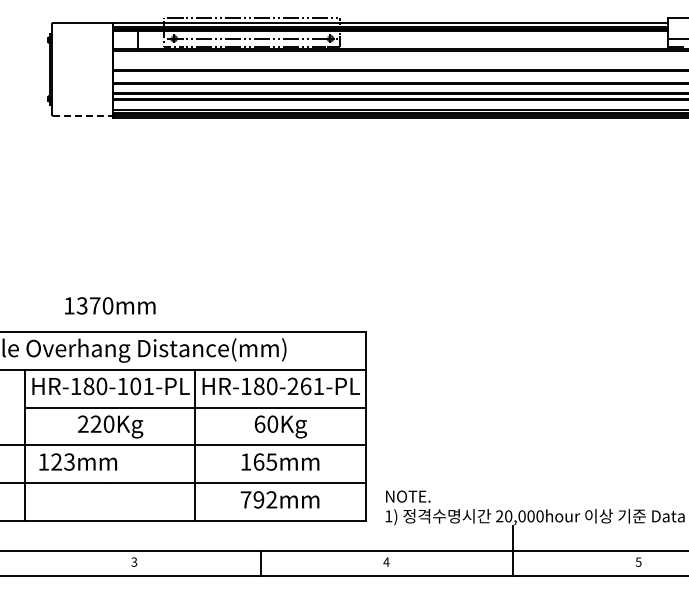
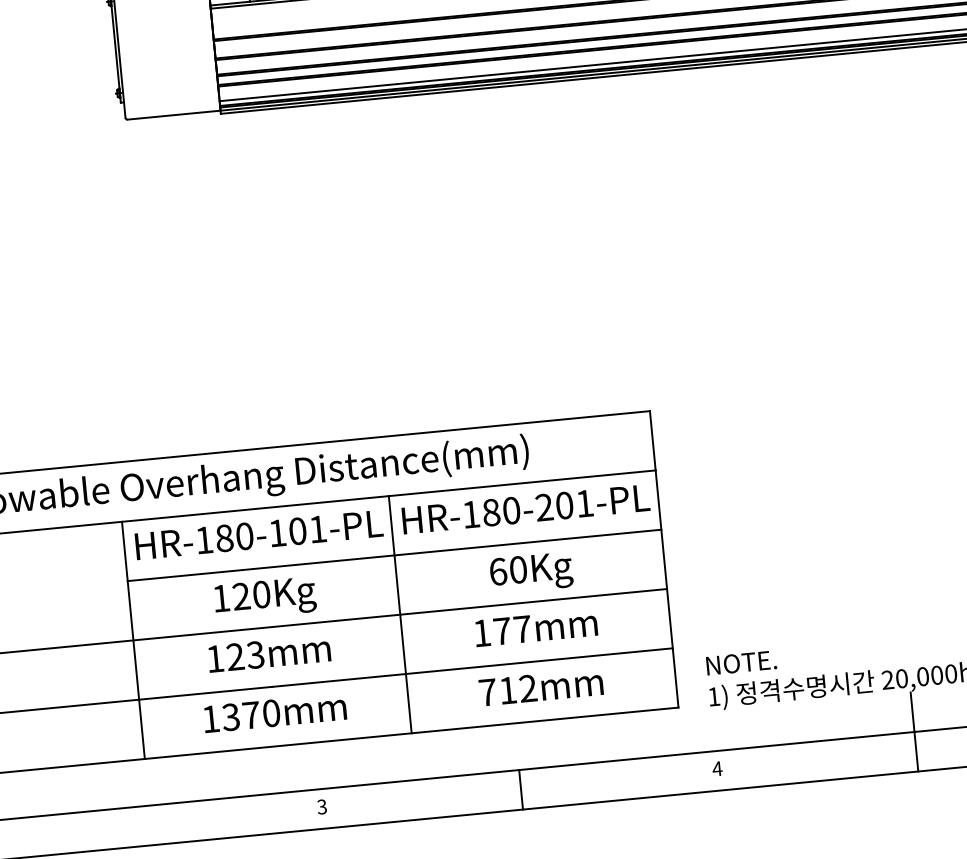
line: (82, 115) -> (173, 114), dashed -> solid
text: (110, 305) -> (275, 712), moved
text: (305, 385) -> (563, 504), HR-180-261-PL -> HR-180-201-PL
text: (83, 423) -> (221, 597), 220Kg -> 120Kg
text: (78, 461) -> (269, 652), moved
text: (265, 461) -> (512, 629), 165mm -> 177mm
text: (258, 499) -> (507, 690), 792mm -> 712mm

